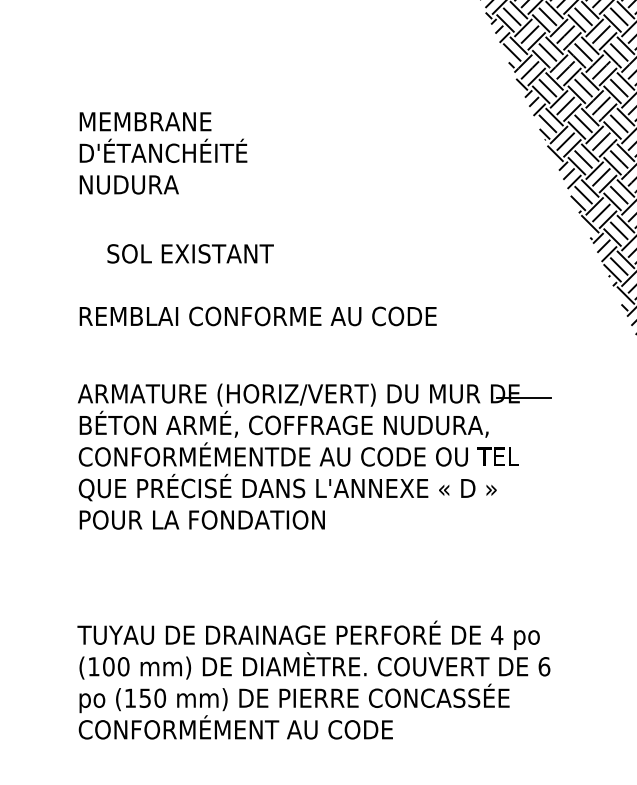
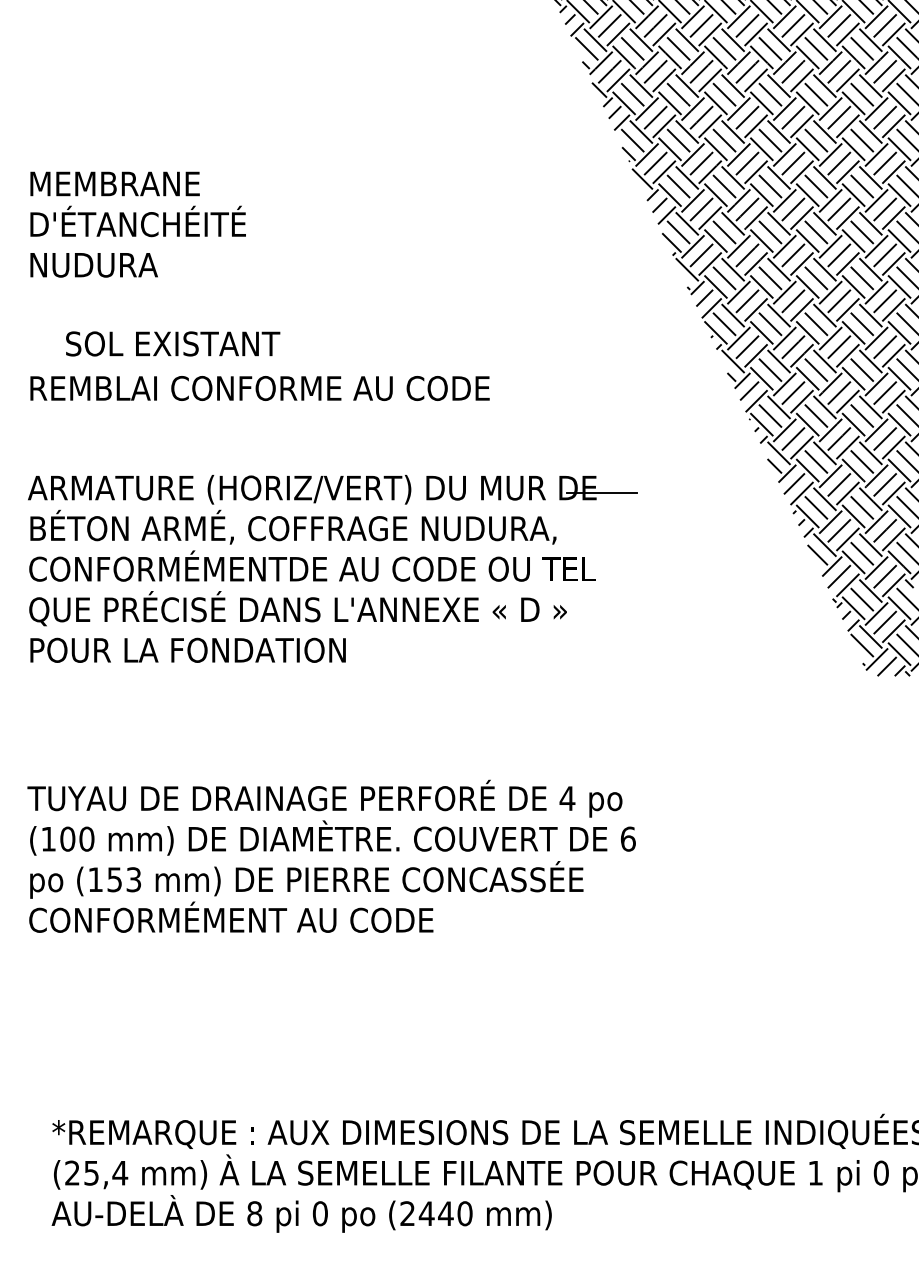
text: (162, 153) -> (137, 224), moved
text: (190, 253) -> (173, 343), moved
text: (159, 698) -> (133, 879), (150 -> (153

